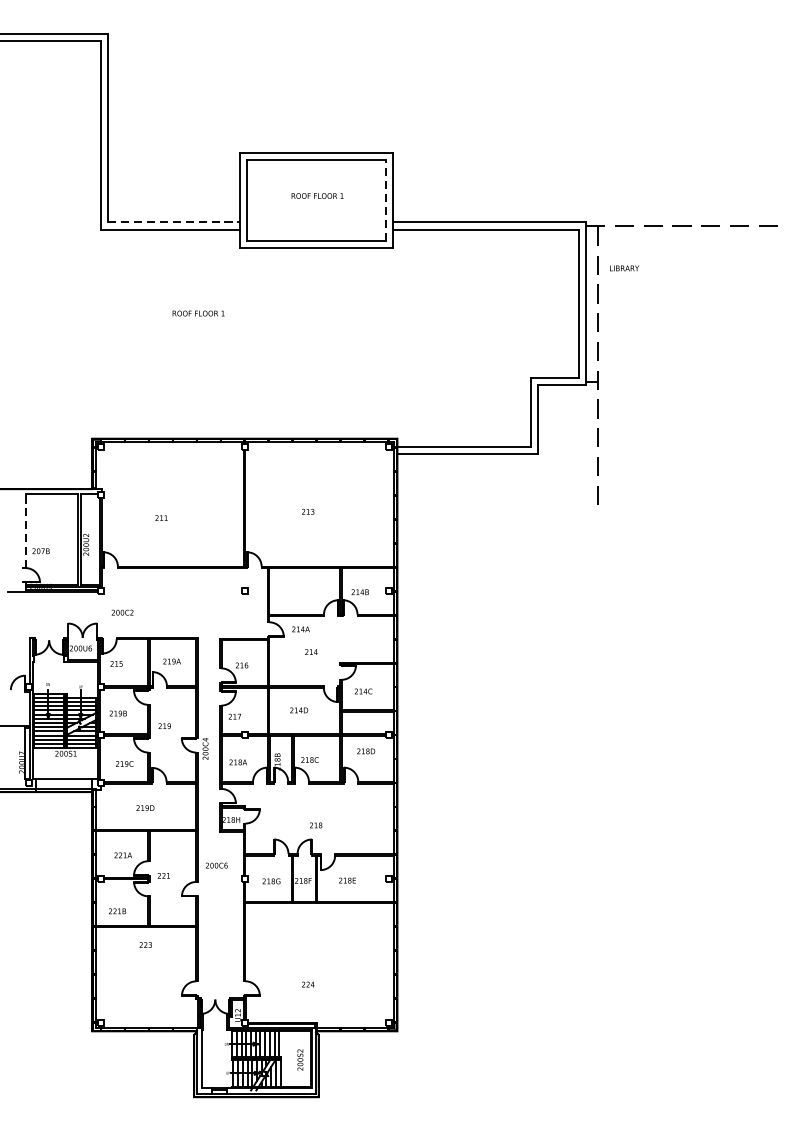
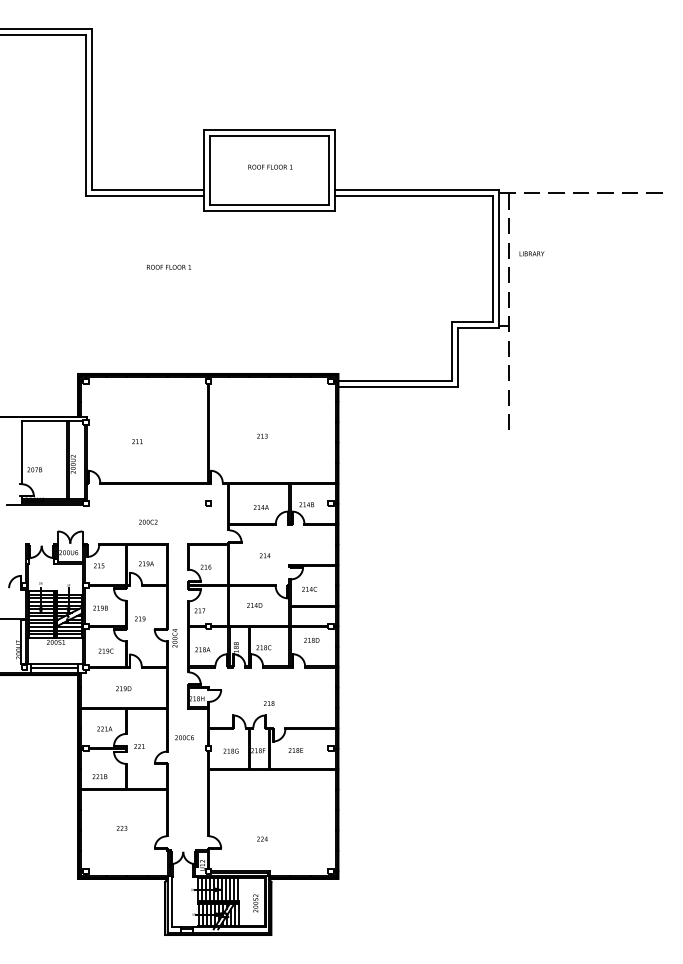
line: (385, 199) -> (328, 170), dashed -> solid
line: (174, 222) -> (148, 189), dashed -> solid
text: (623, 267) -> (531, 253), moved
line: (25, 530) -> (21, 452), dashed -> solid
text: (122, 611) -> (148, 521), moved
text: (300, 629) -> (260, 507), moved
line: (63, 784) -> (53, 668), added
text: (145, 945) -> (121, 828), moved

